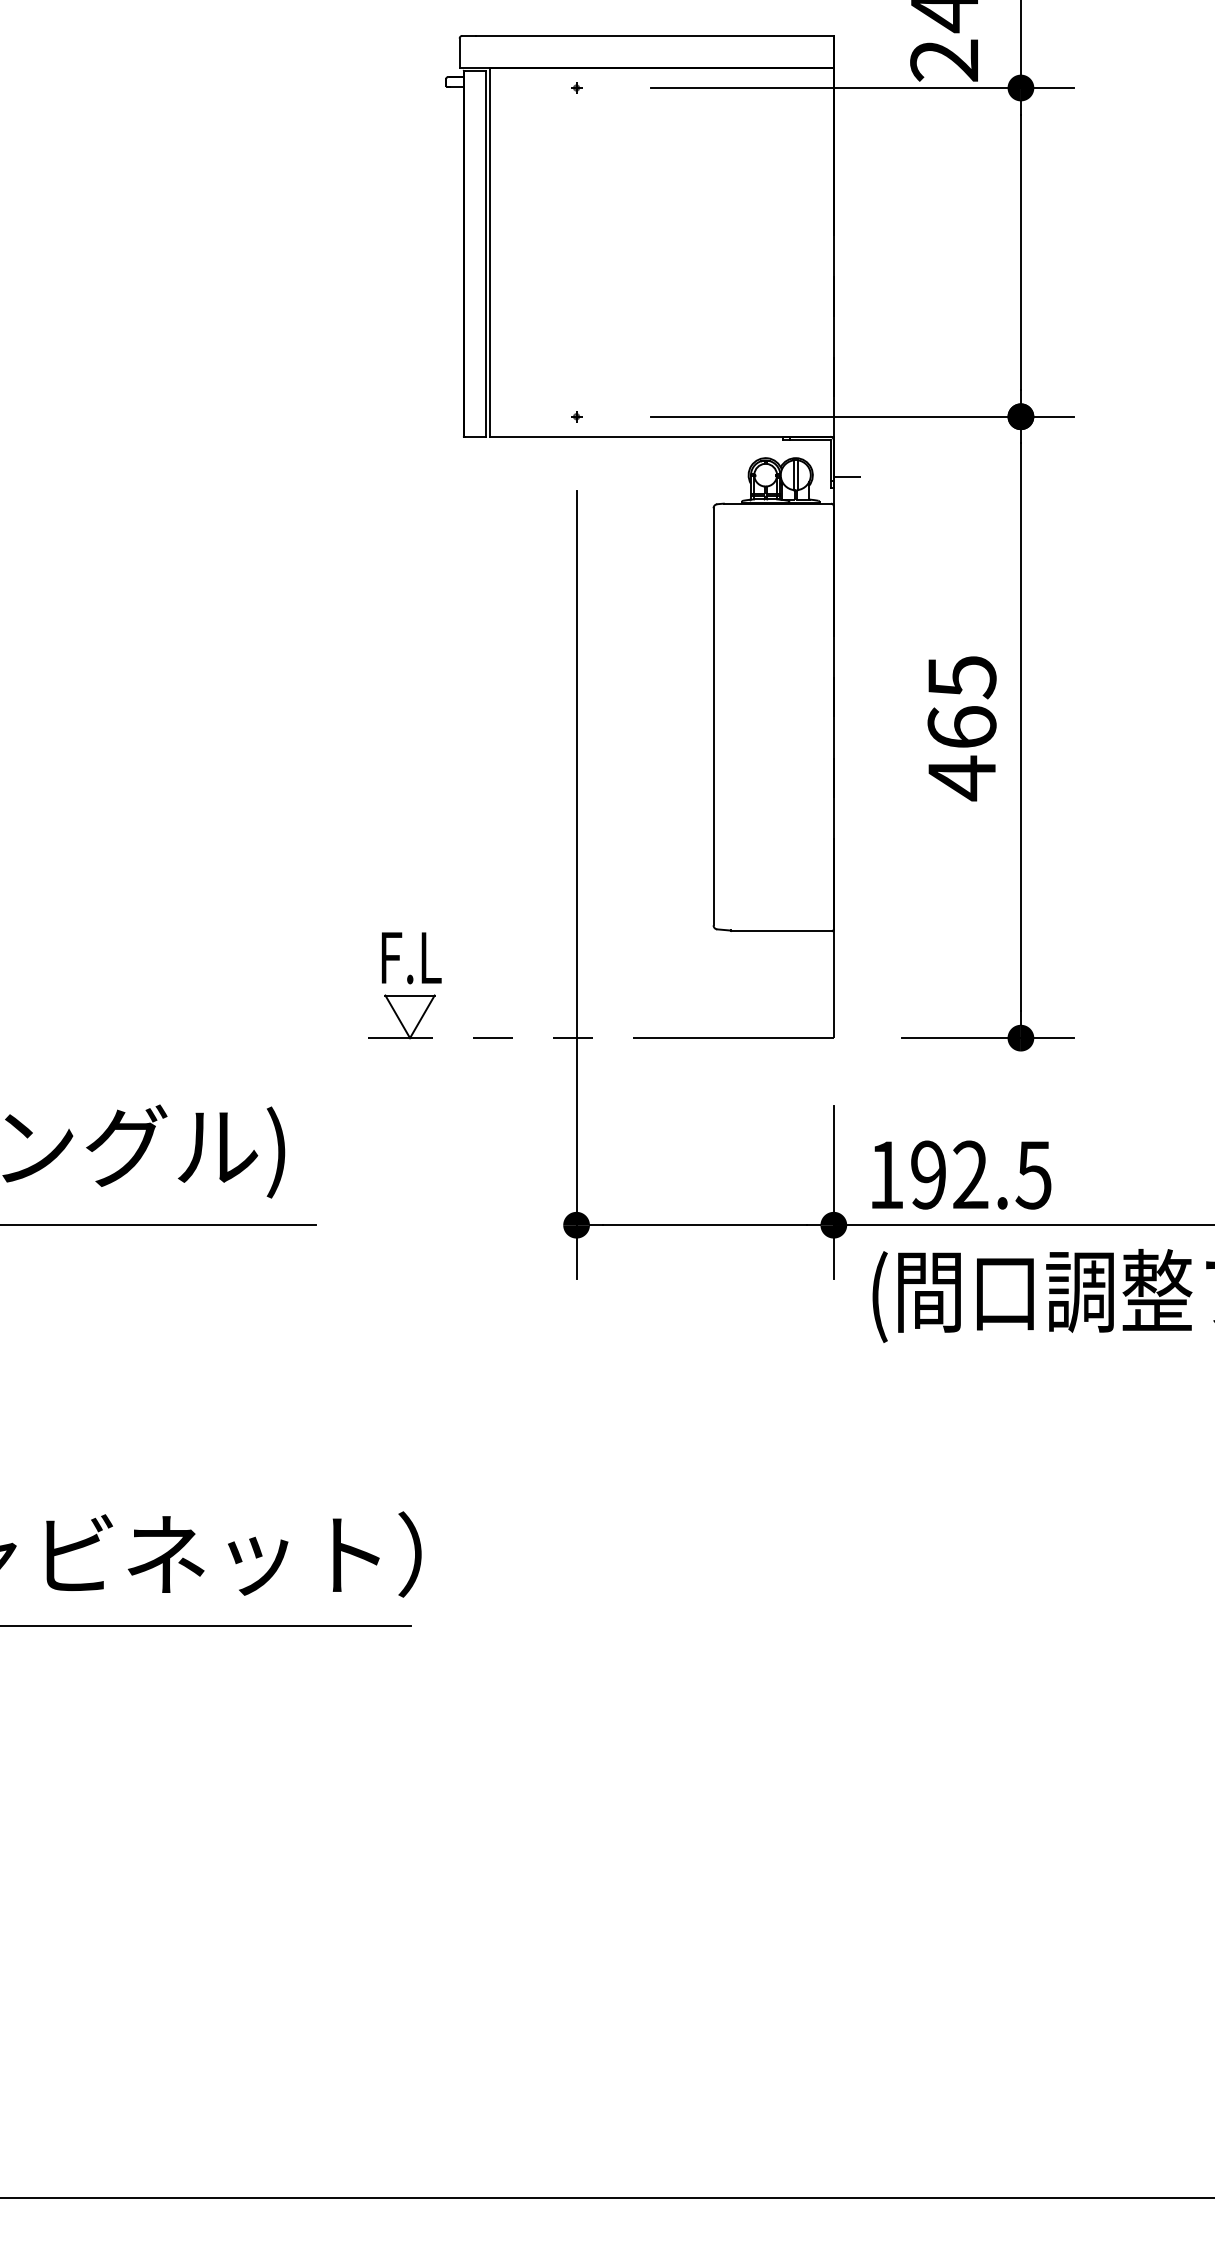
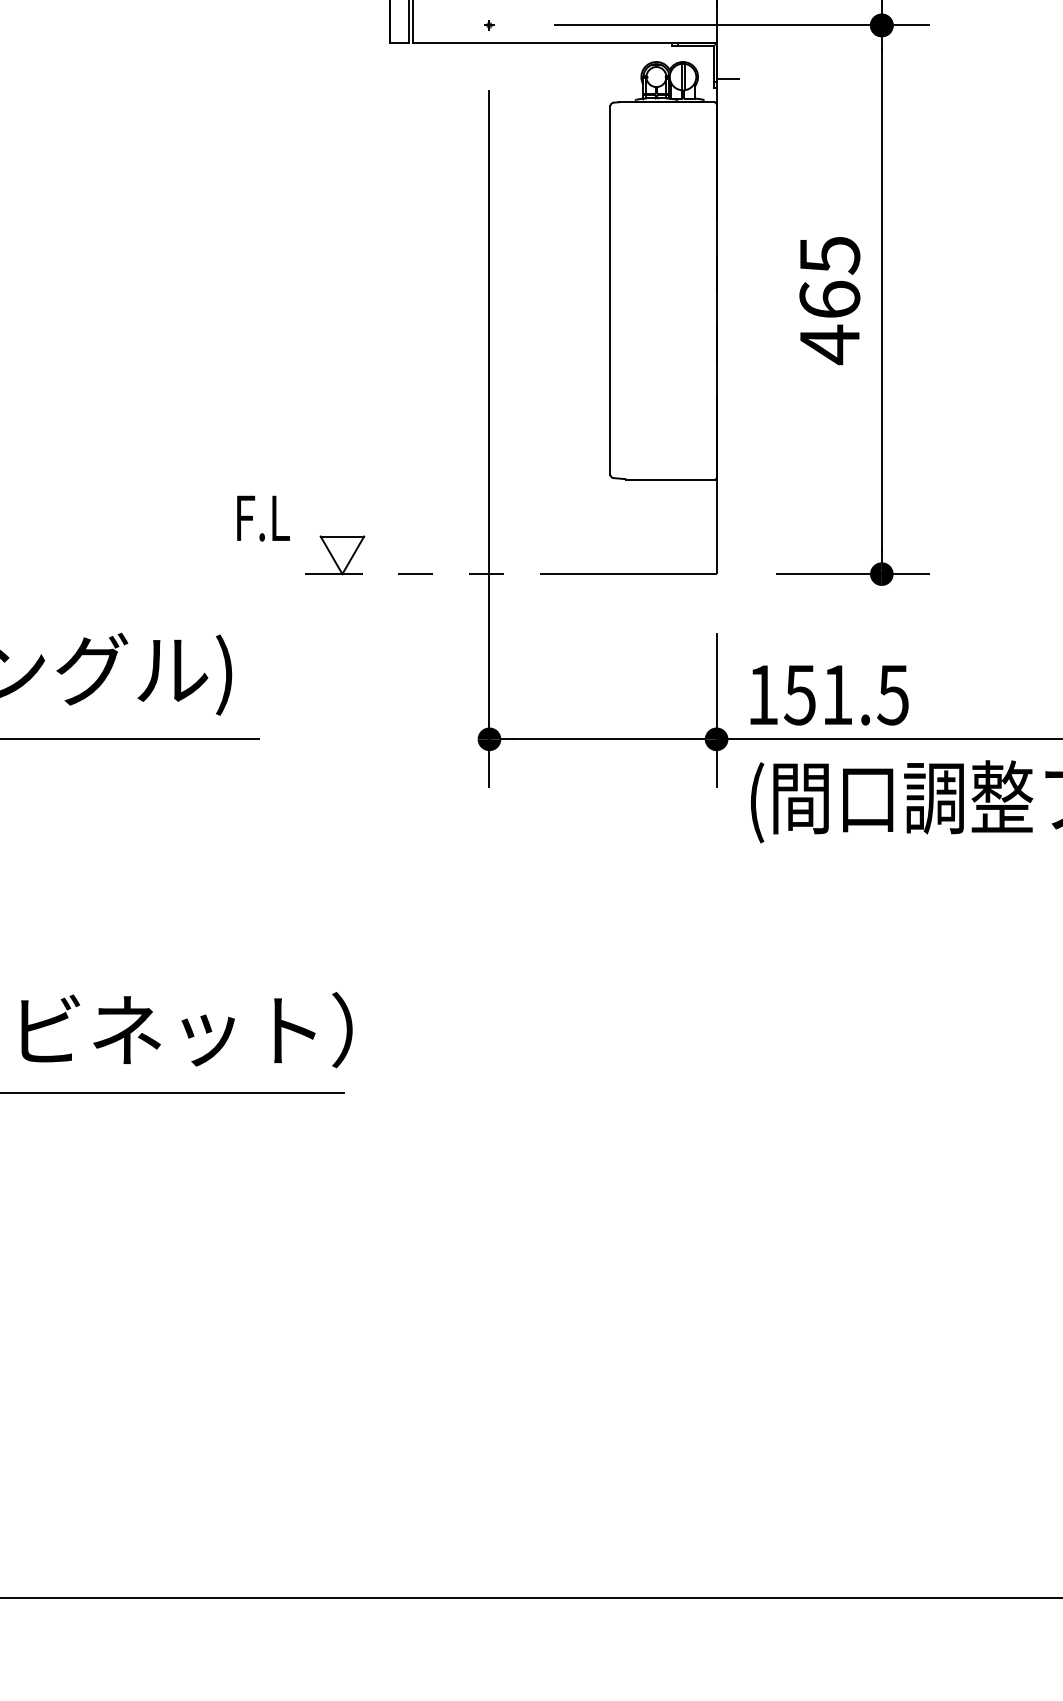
text: (411, 958) -> (263, 518), moved
text: (949, 1174) -> (818, 694), 192.5 -> 151.5

